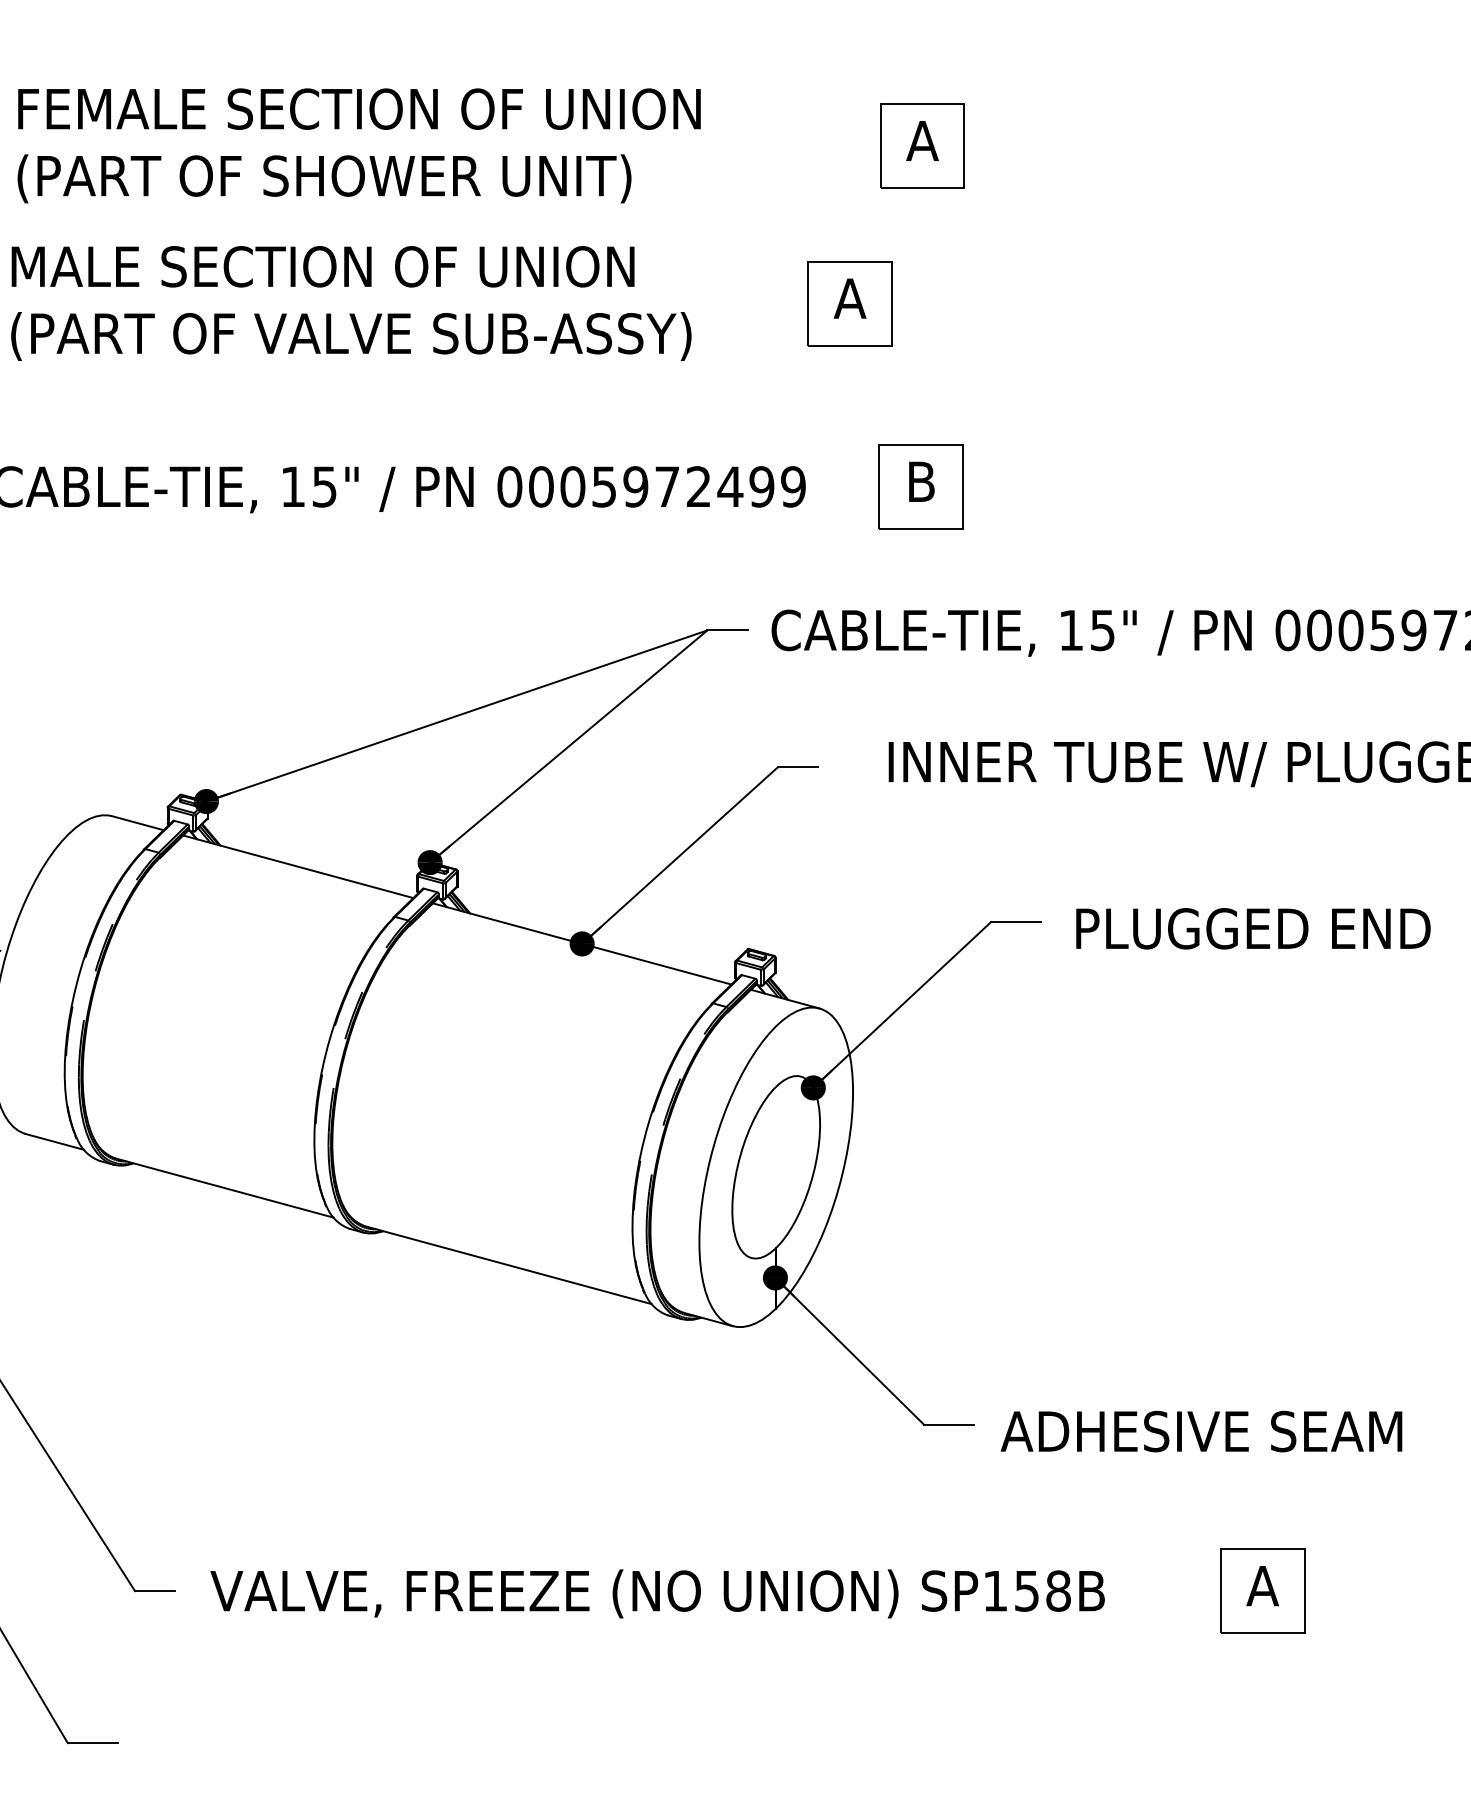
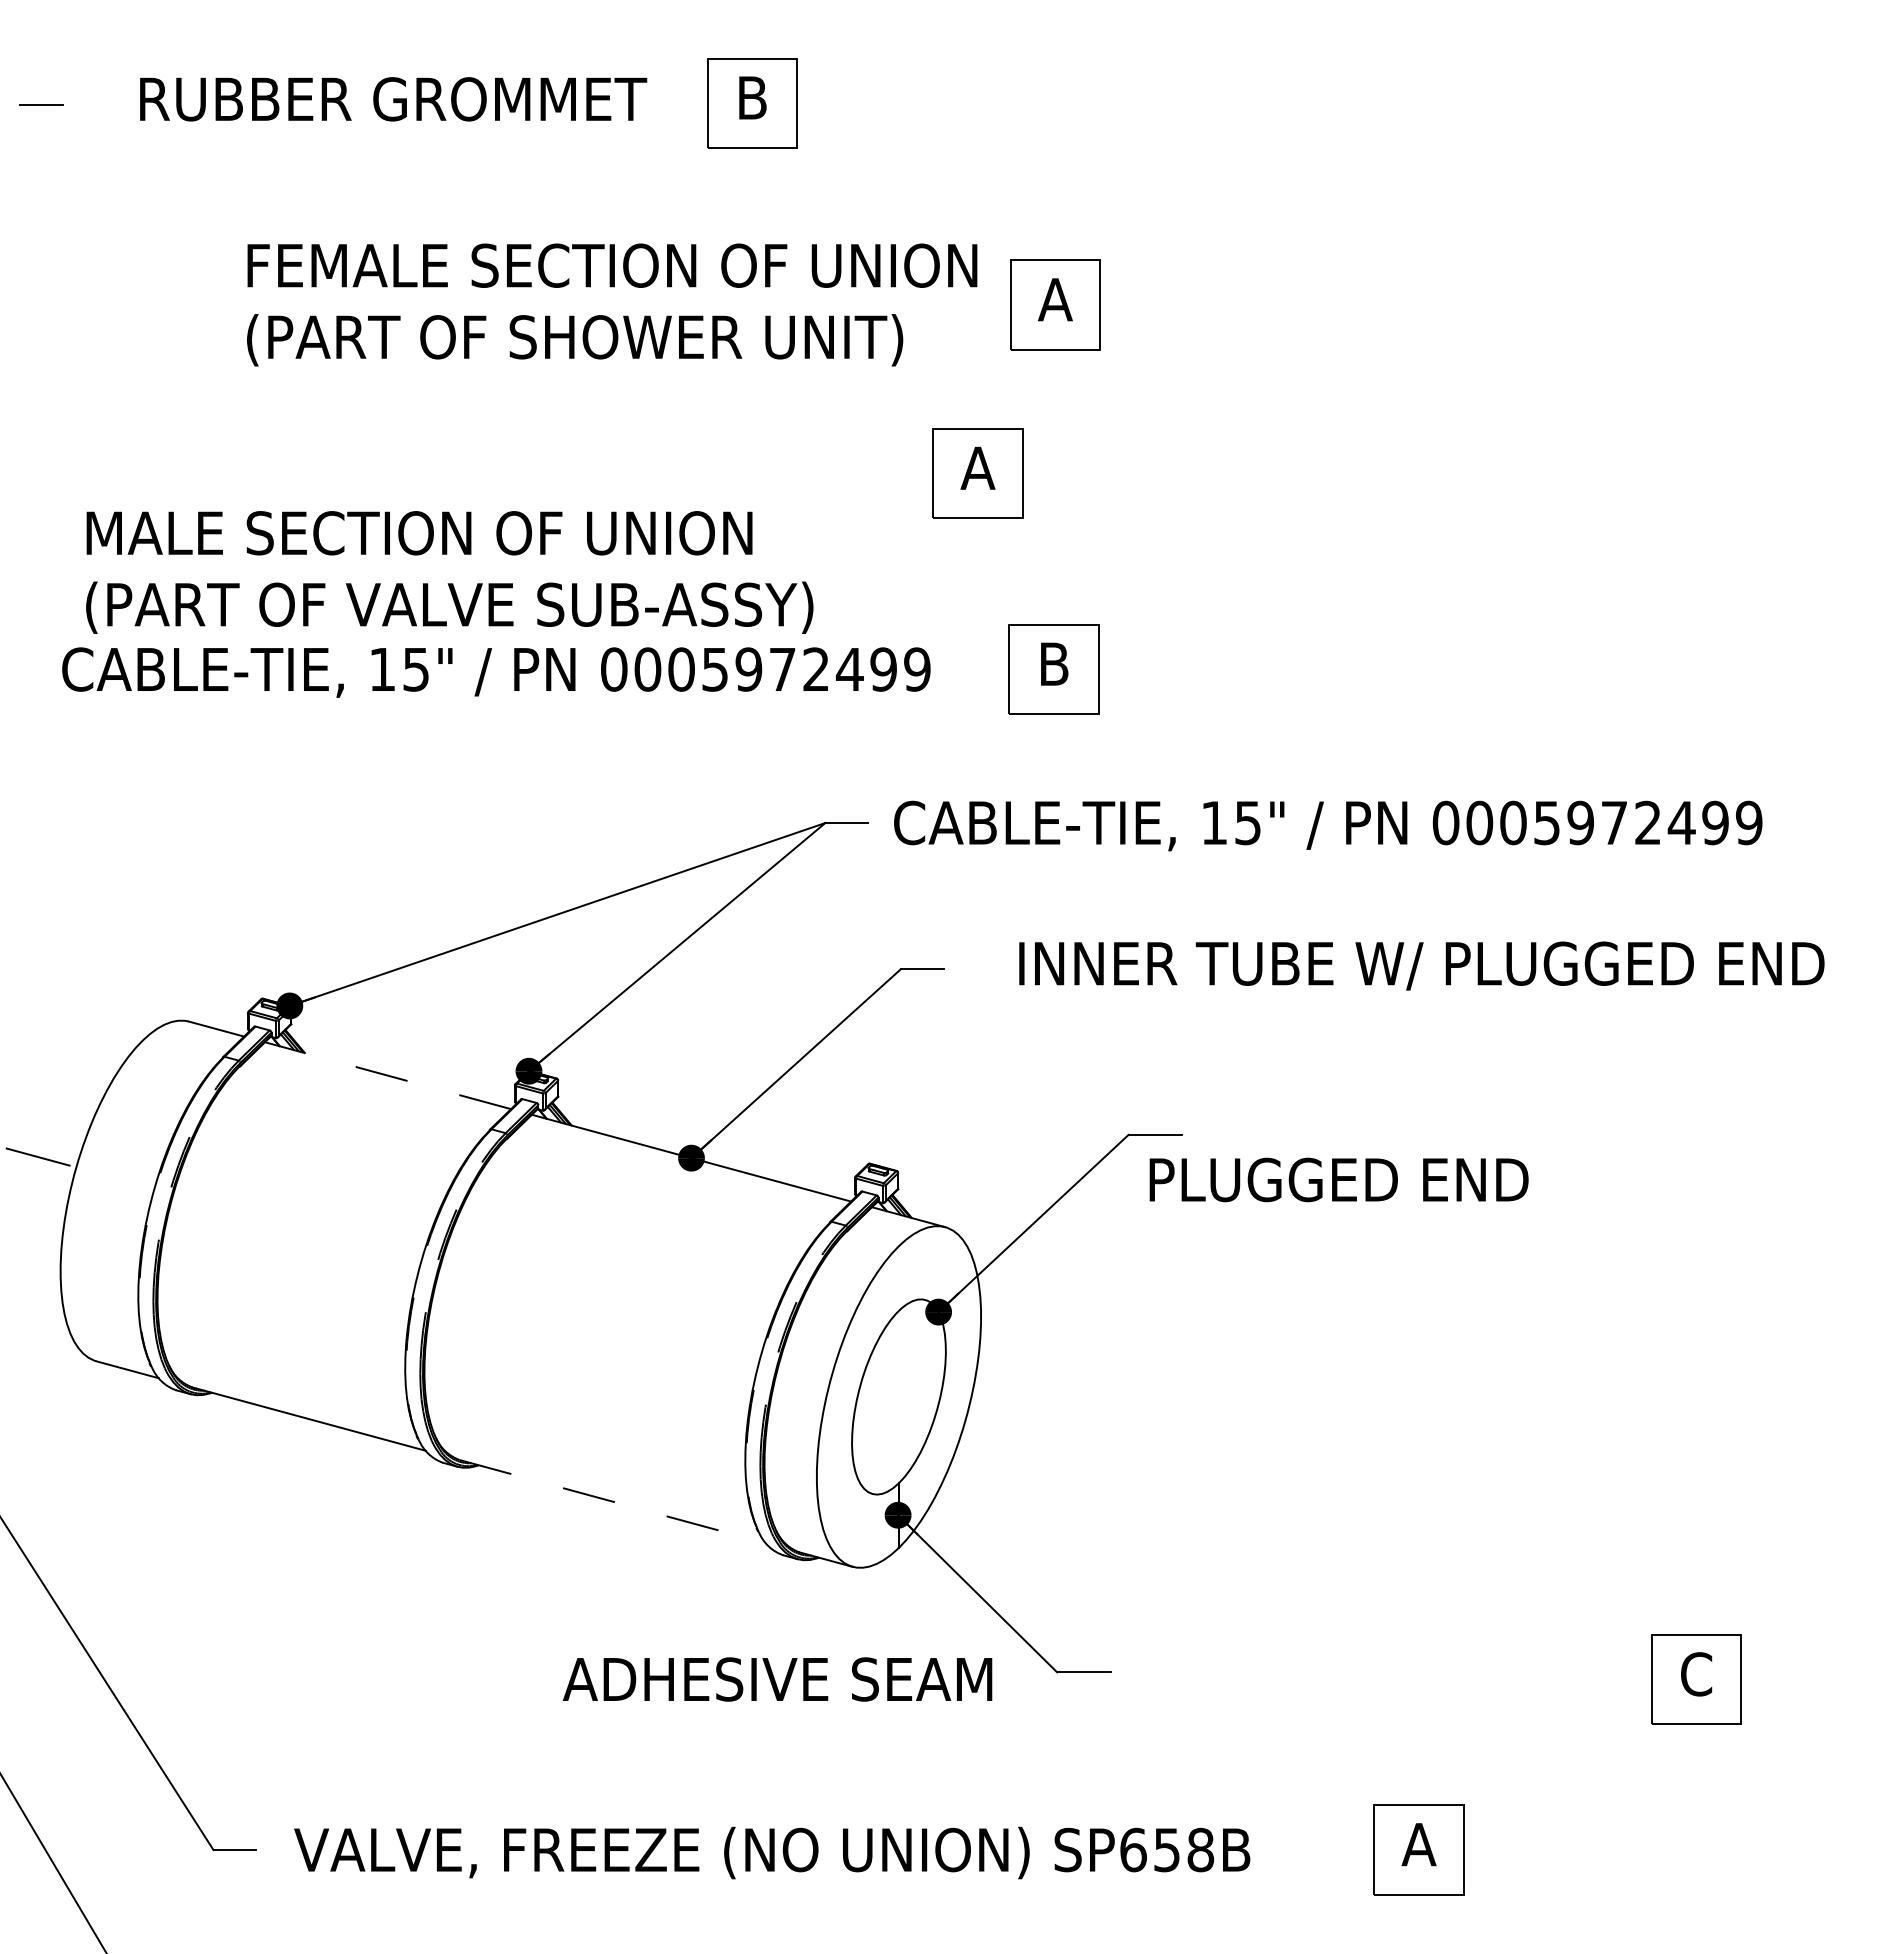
text: (359, 145) -> (612, 304), moved
text: (351, 303) -> (449, 572), moved
line: (298, 866) -> (388, 1075), solid -> dashed
text: (1252, 928) -> (1338, 1179), moved
line: (508, 1265) -> (612, 1501), solid -> dashed
text: (1201, 1431) -> (777, 1679), moved
text: (995, 1590) -> (1133, 1849), SP158B -> SP658B

